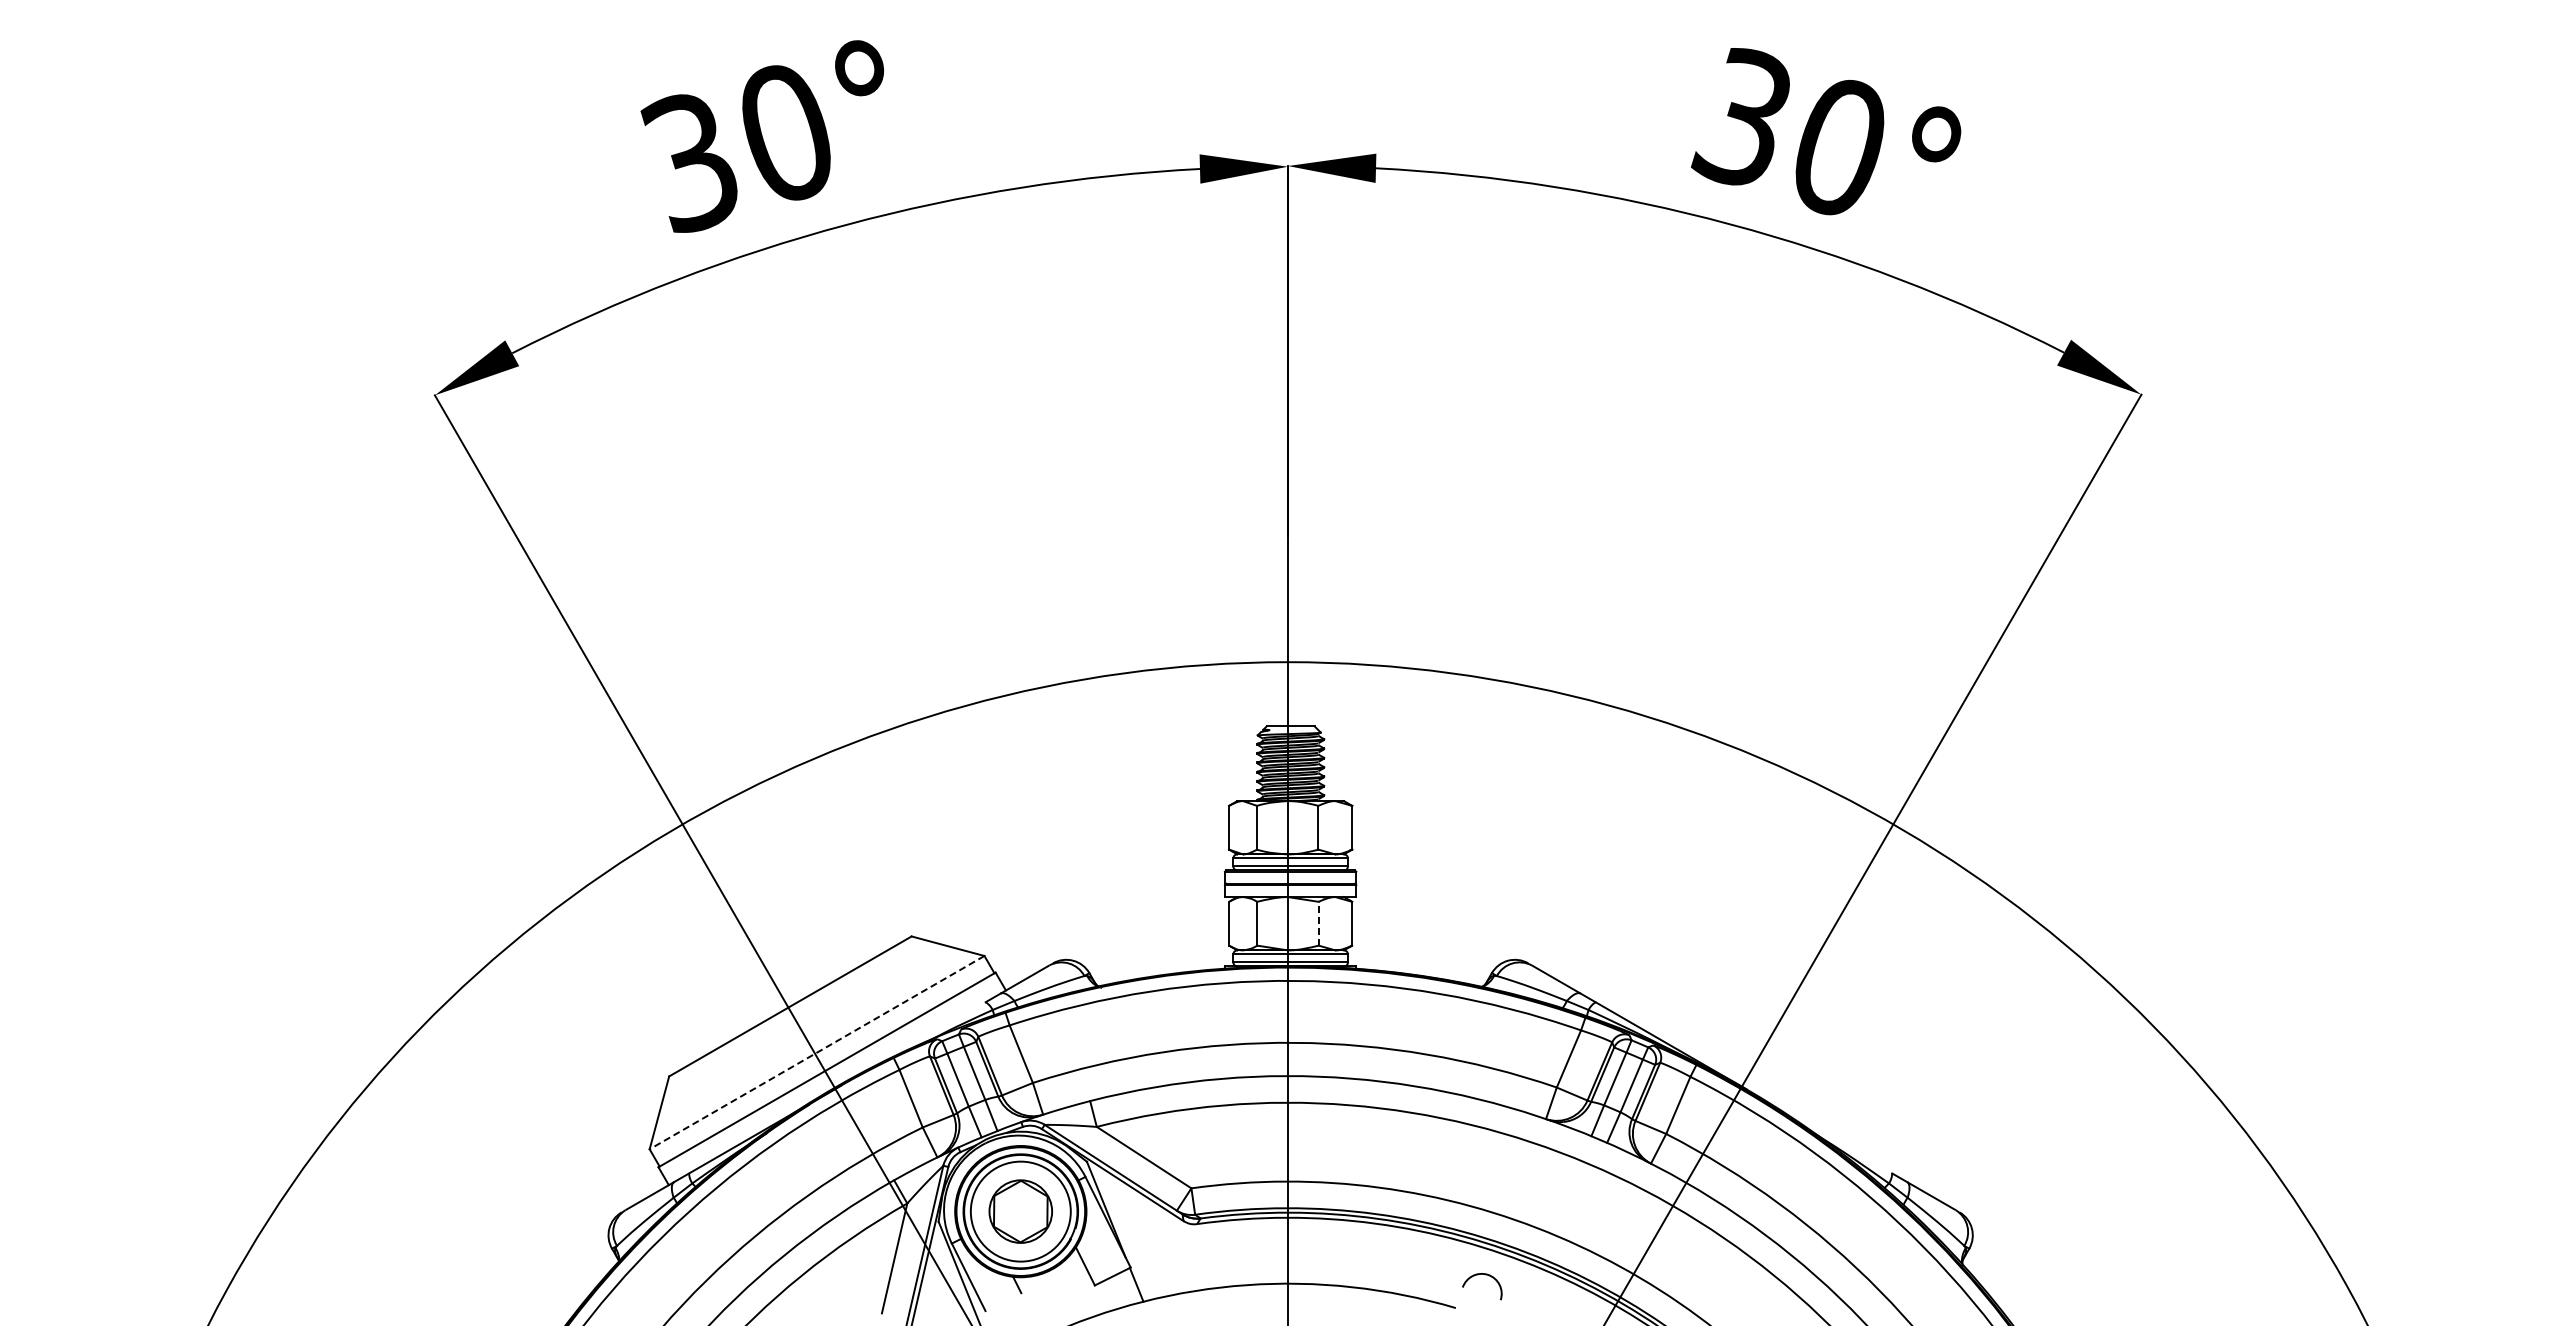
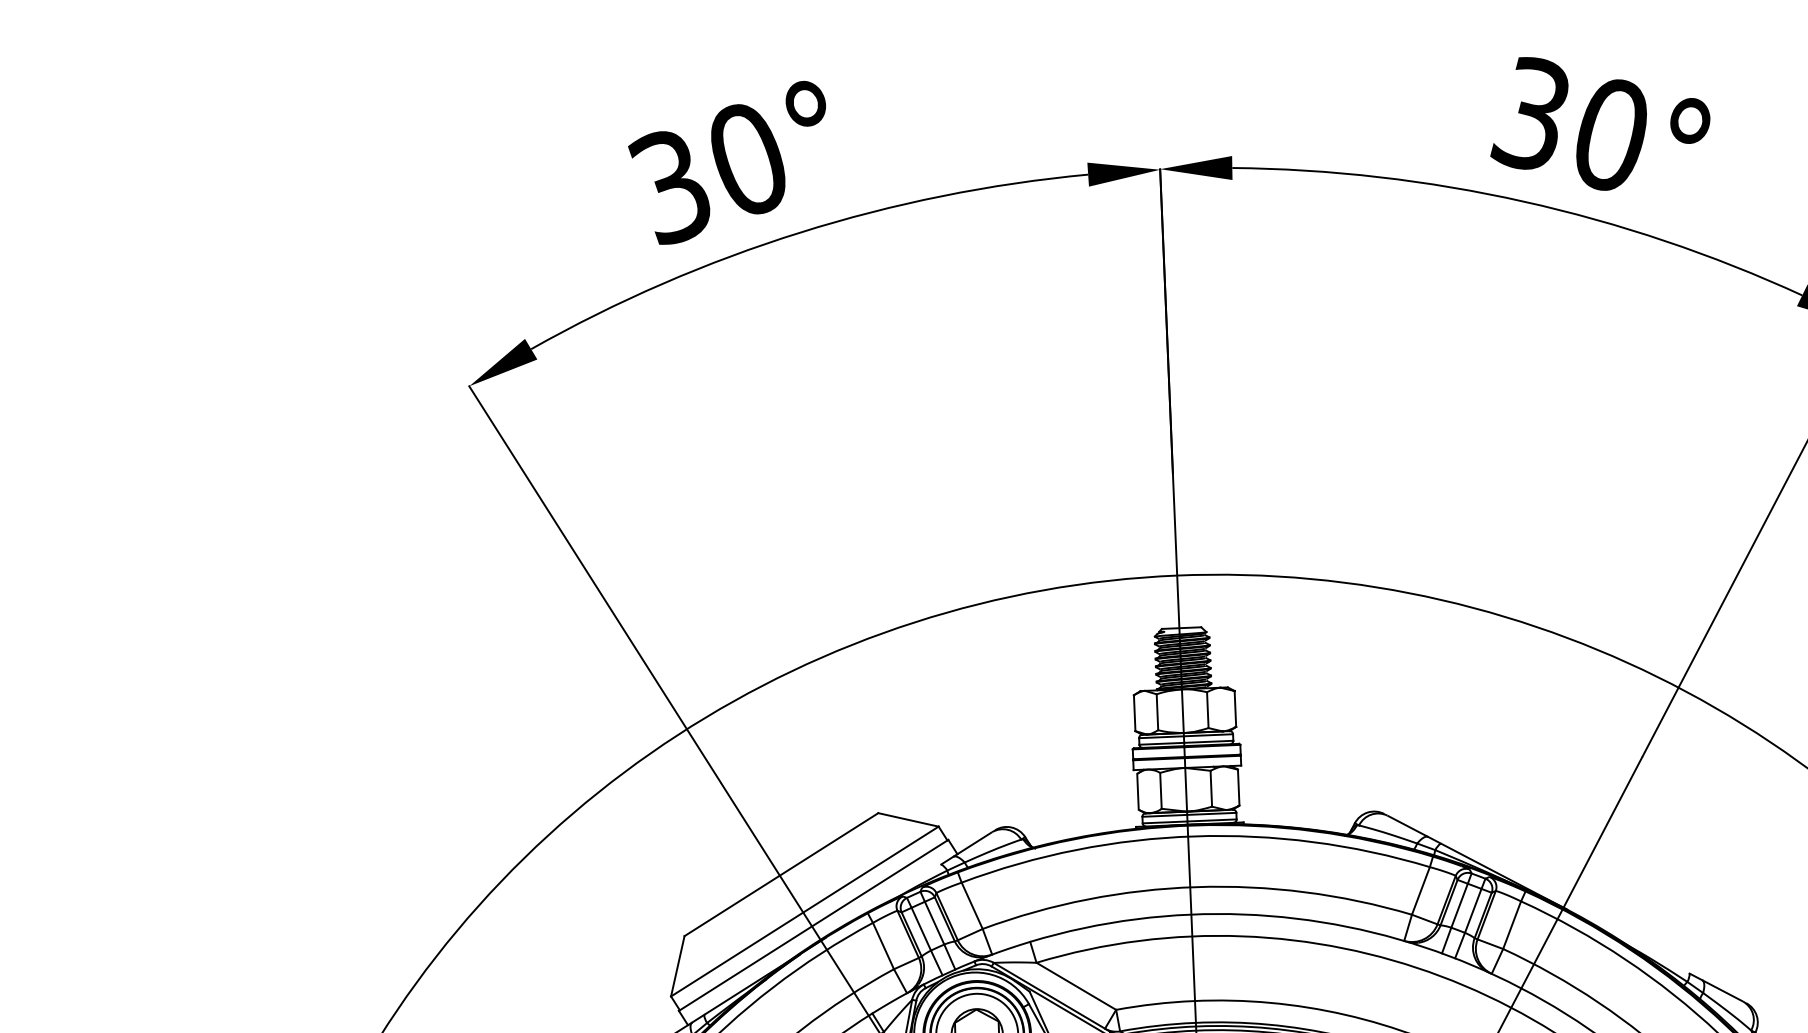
line: (1318, 923) -> (1211, 788), dashed -> solid
line: (816, 1052) -> (804, 911), dashed -> solid

